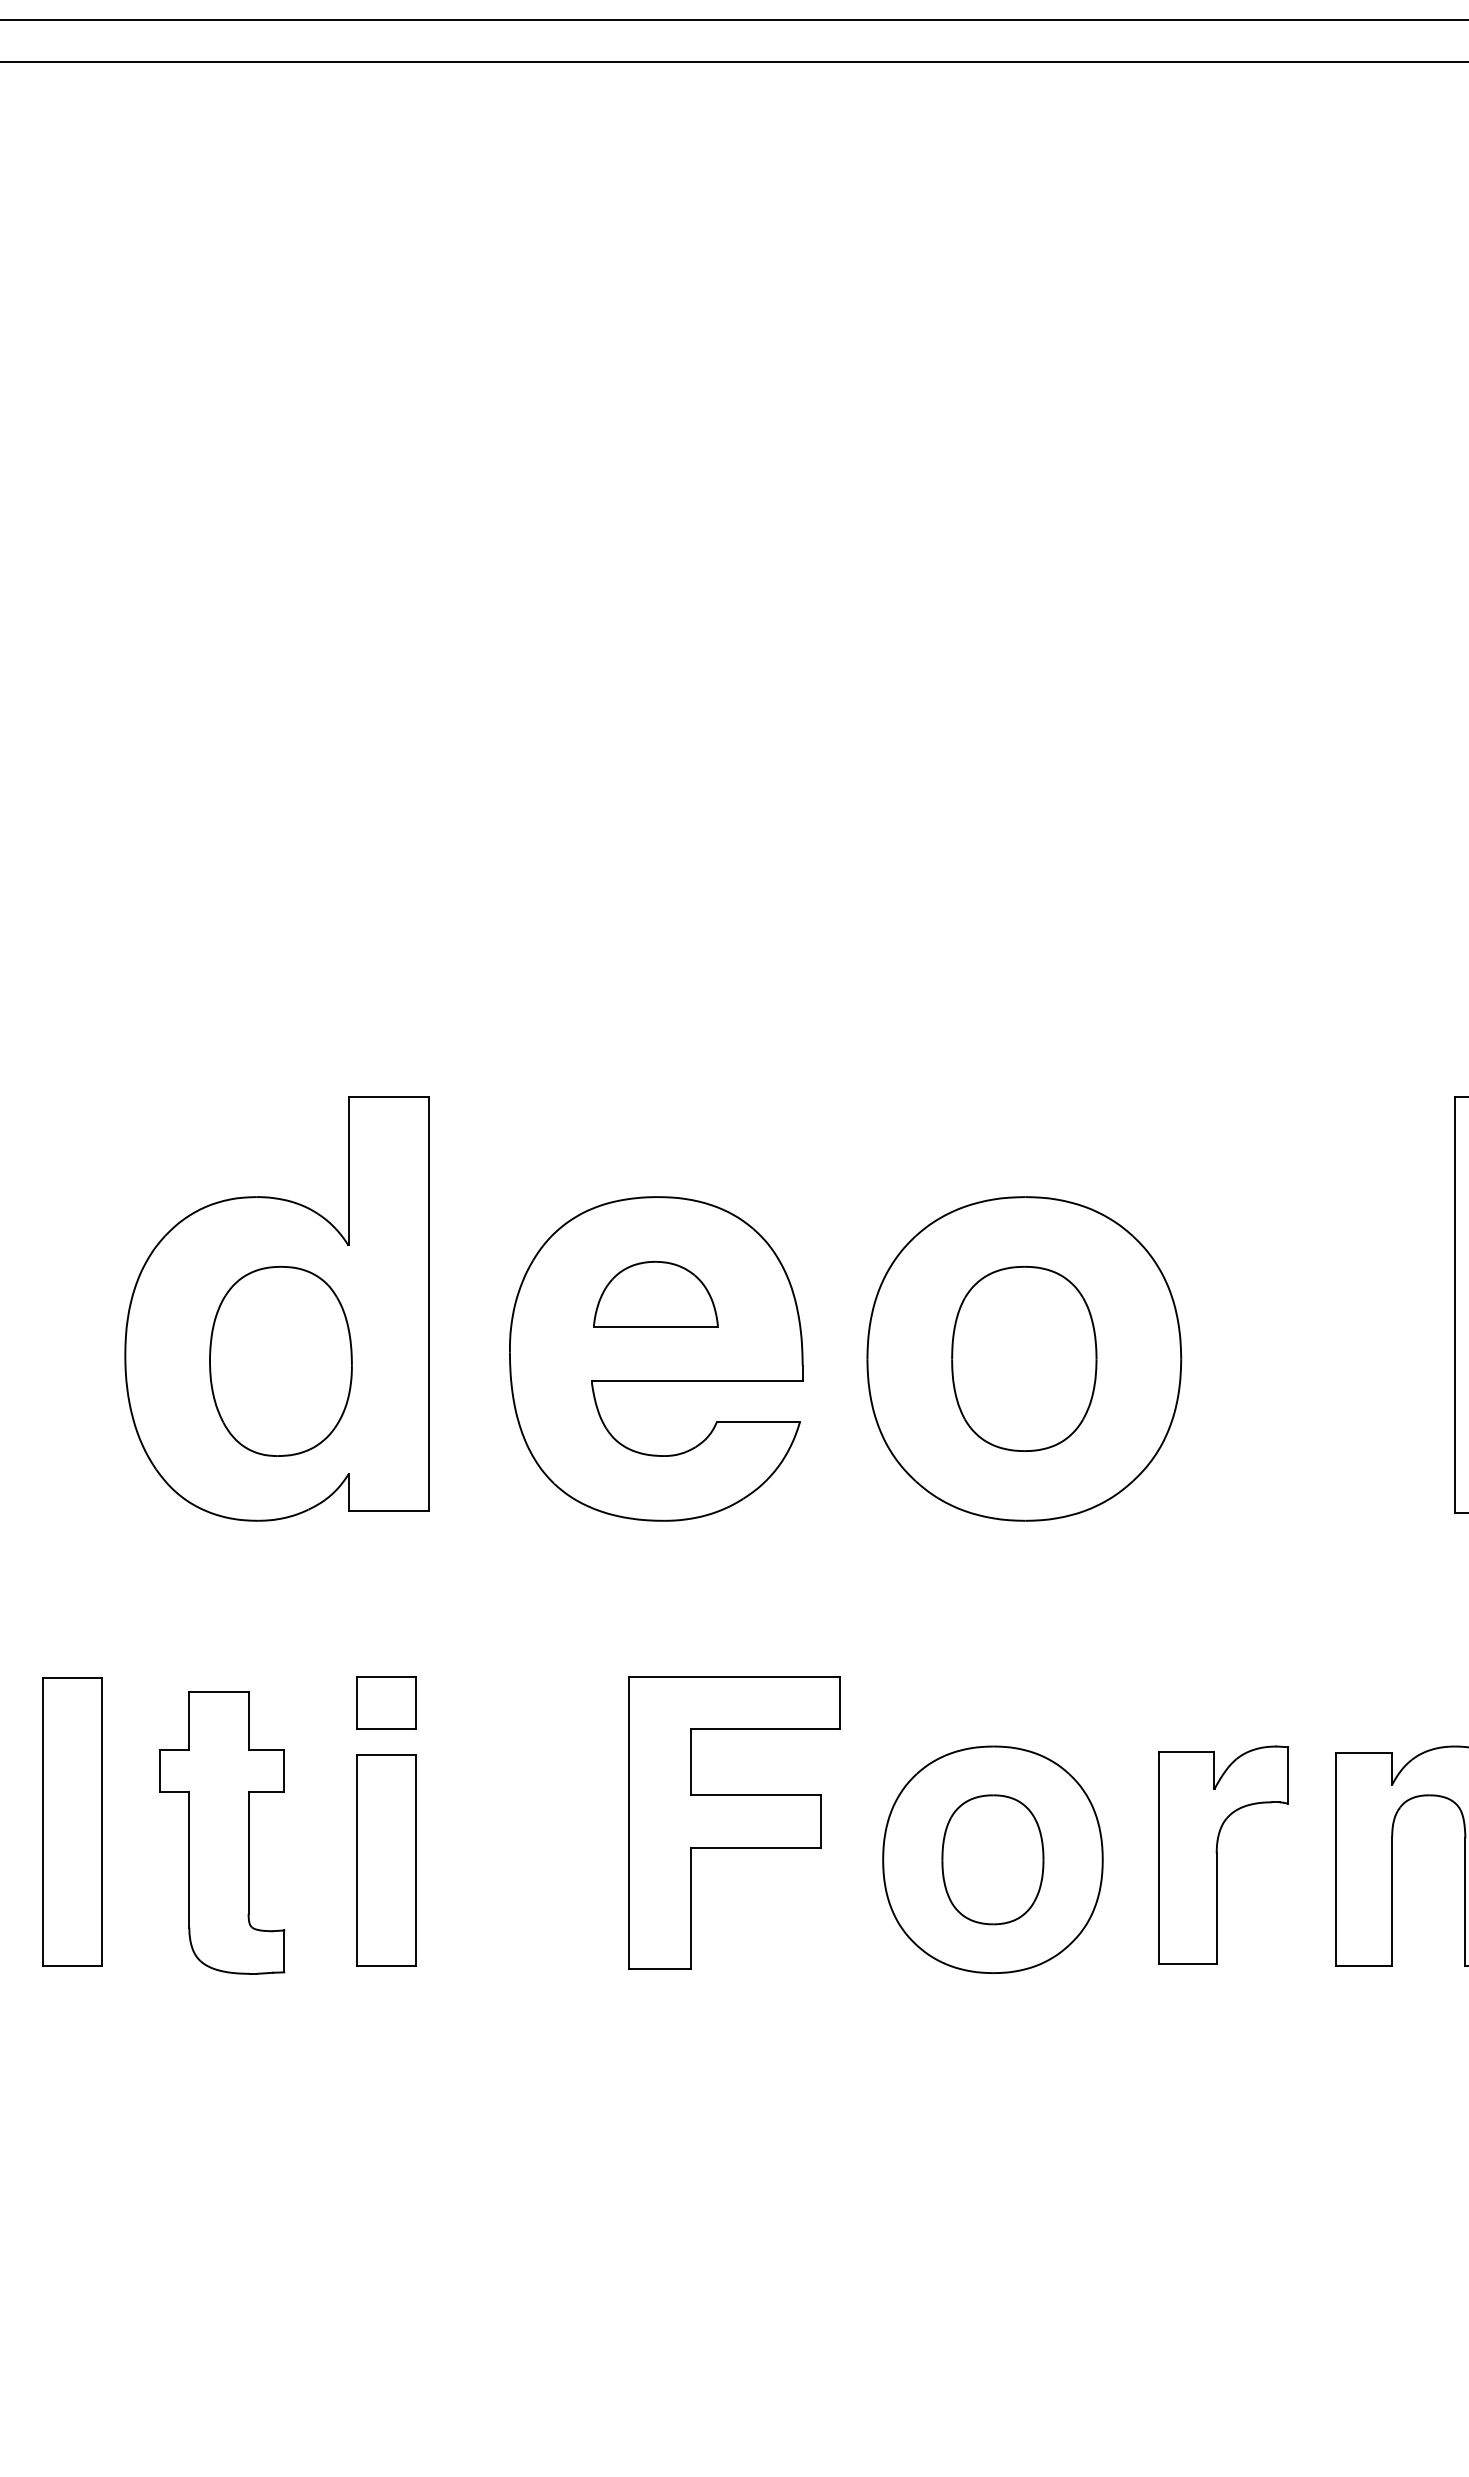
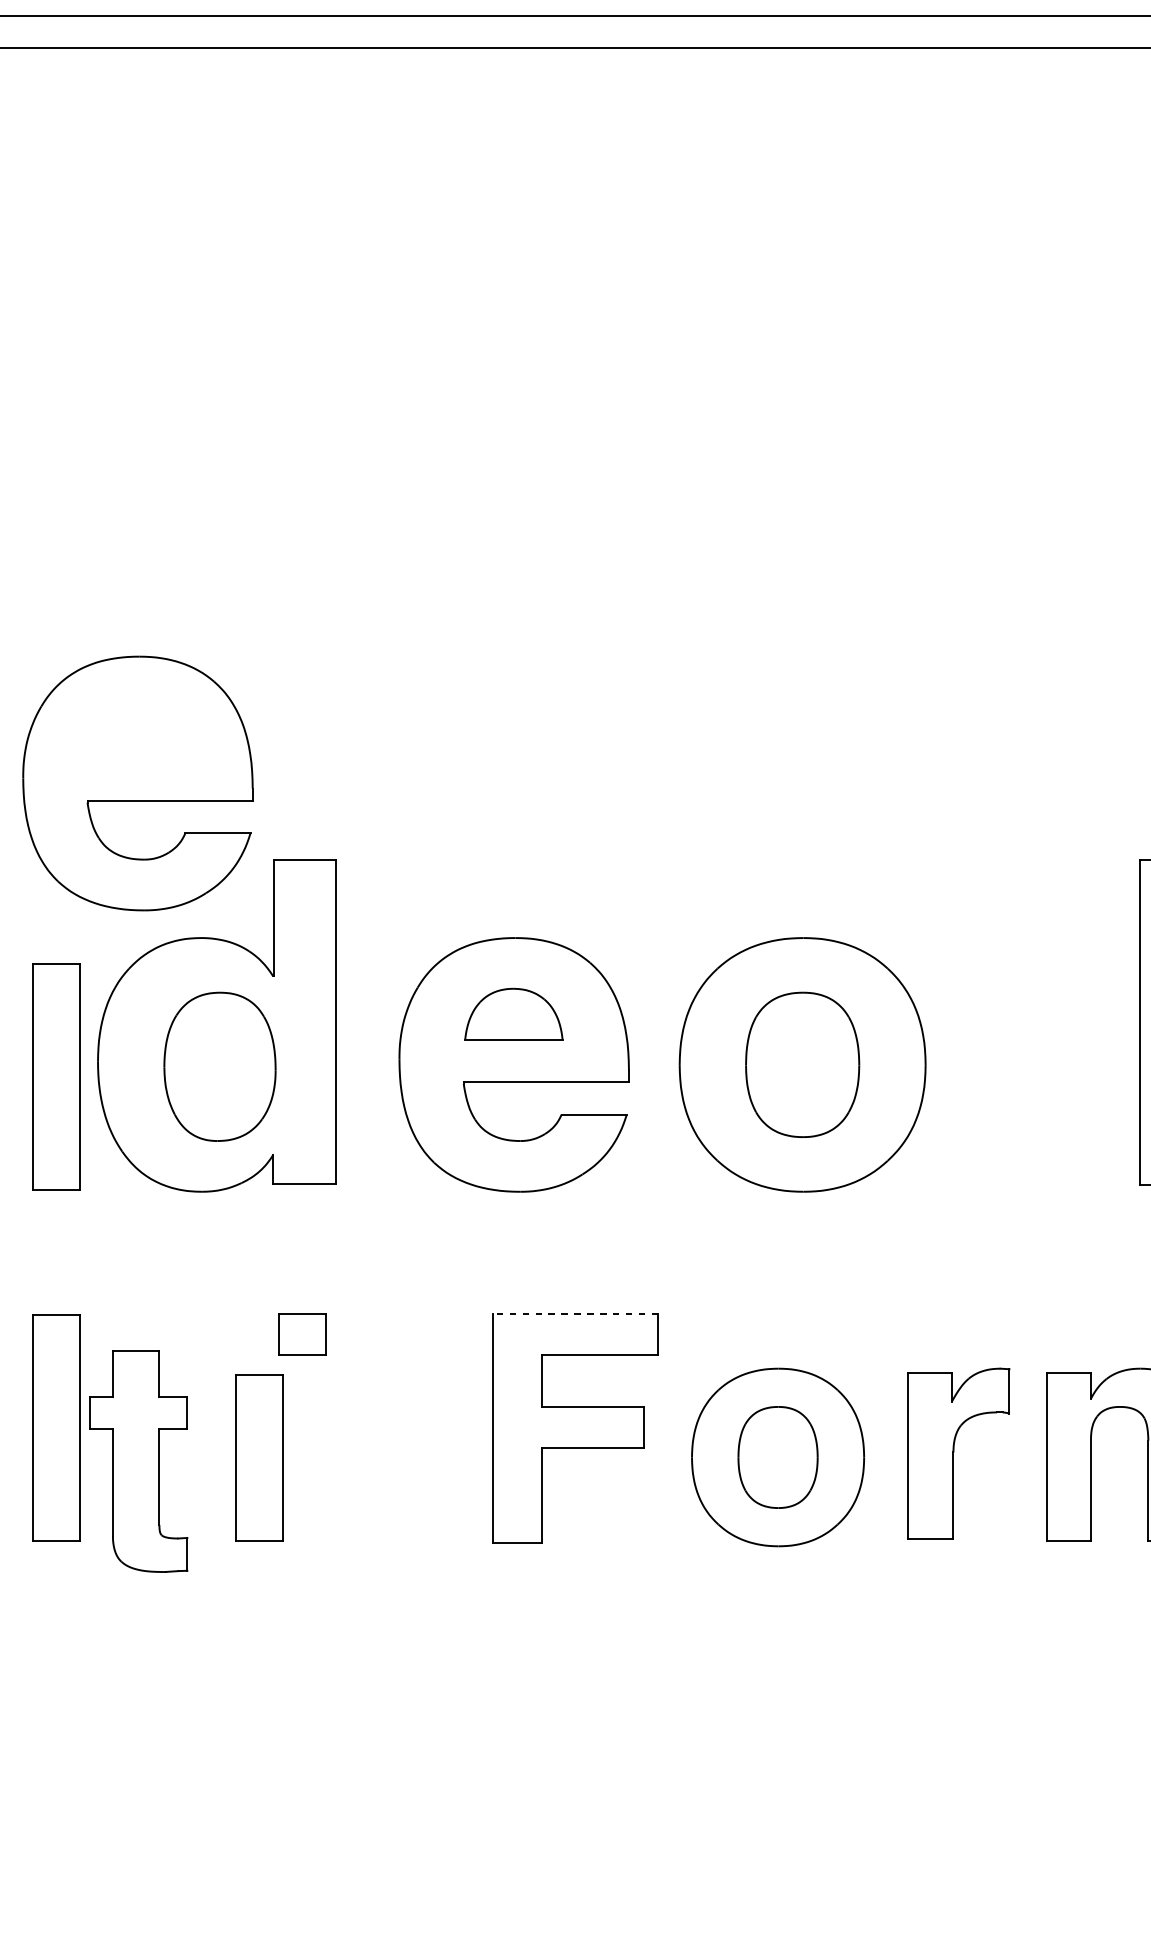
part: (176, 999) -> (138, 783), added
part: (72, 1374) -> (56, 1077), added
line: (734, 1676) -> (575, 1313), solid -> dashed
part: (222, 1832) -> (138, 1461), moved
part: (386, 1860) -> (259, 1458), moved

